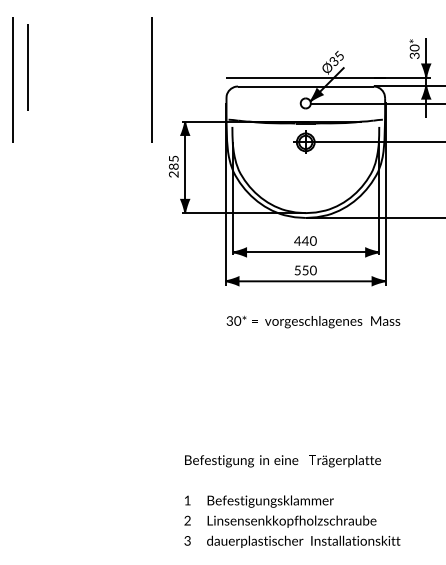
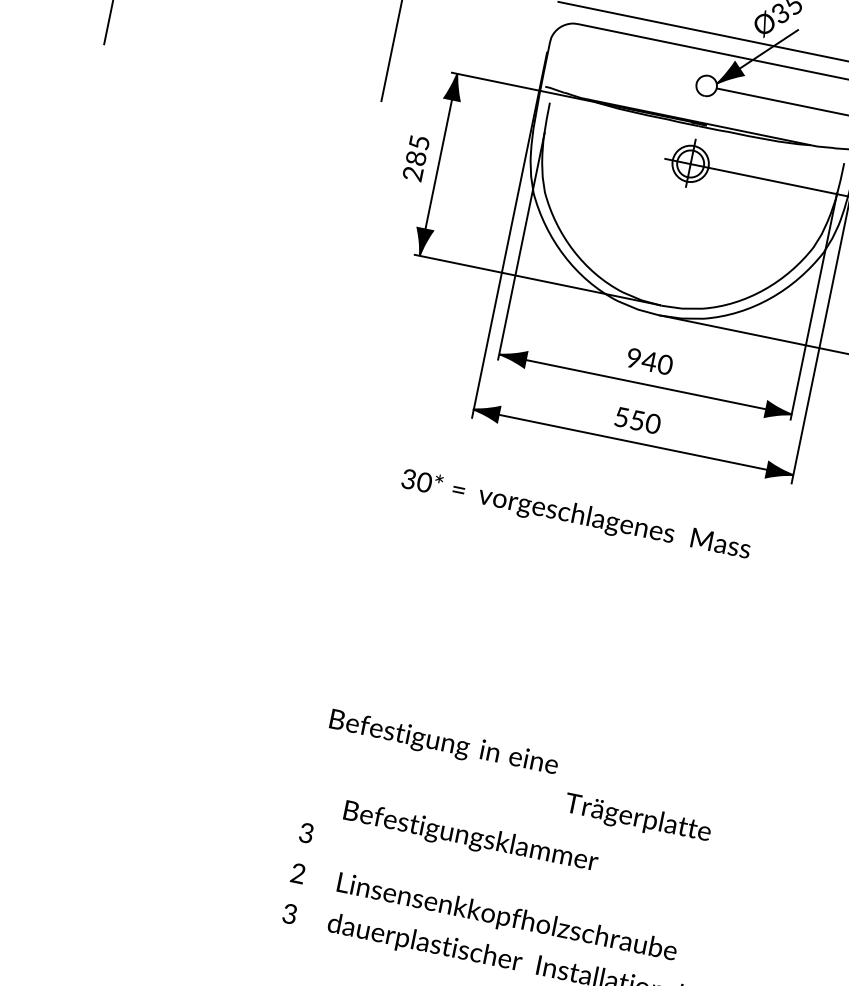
text: (297, 240) -> (633, 357), 440 -> 940
text: (313, 321) -> (576, 514), moved
text: (241, 461) -> (443, 744), moved
text: (187, 500) -> (306, 832), 1 -> 3
text: (270, 501) -> (470, 837), moved

